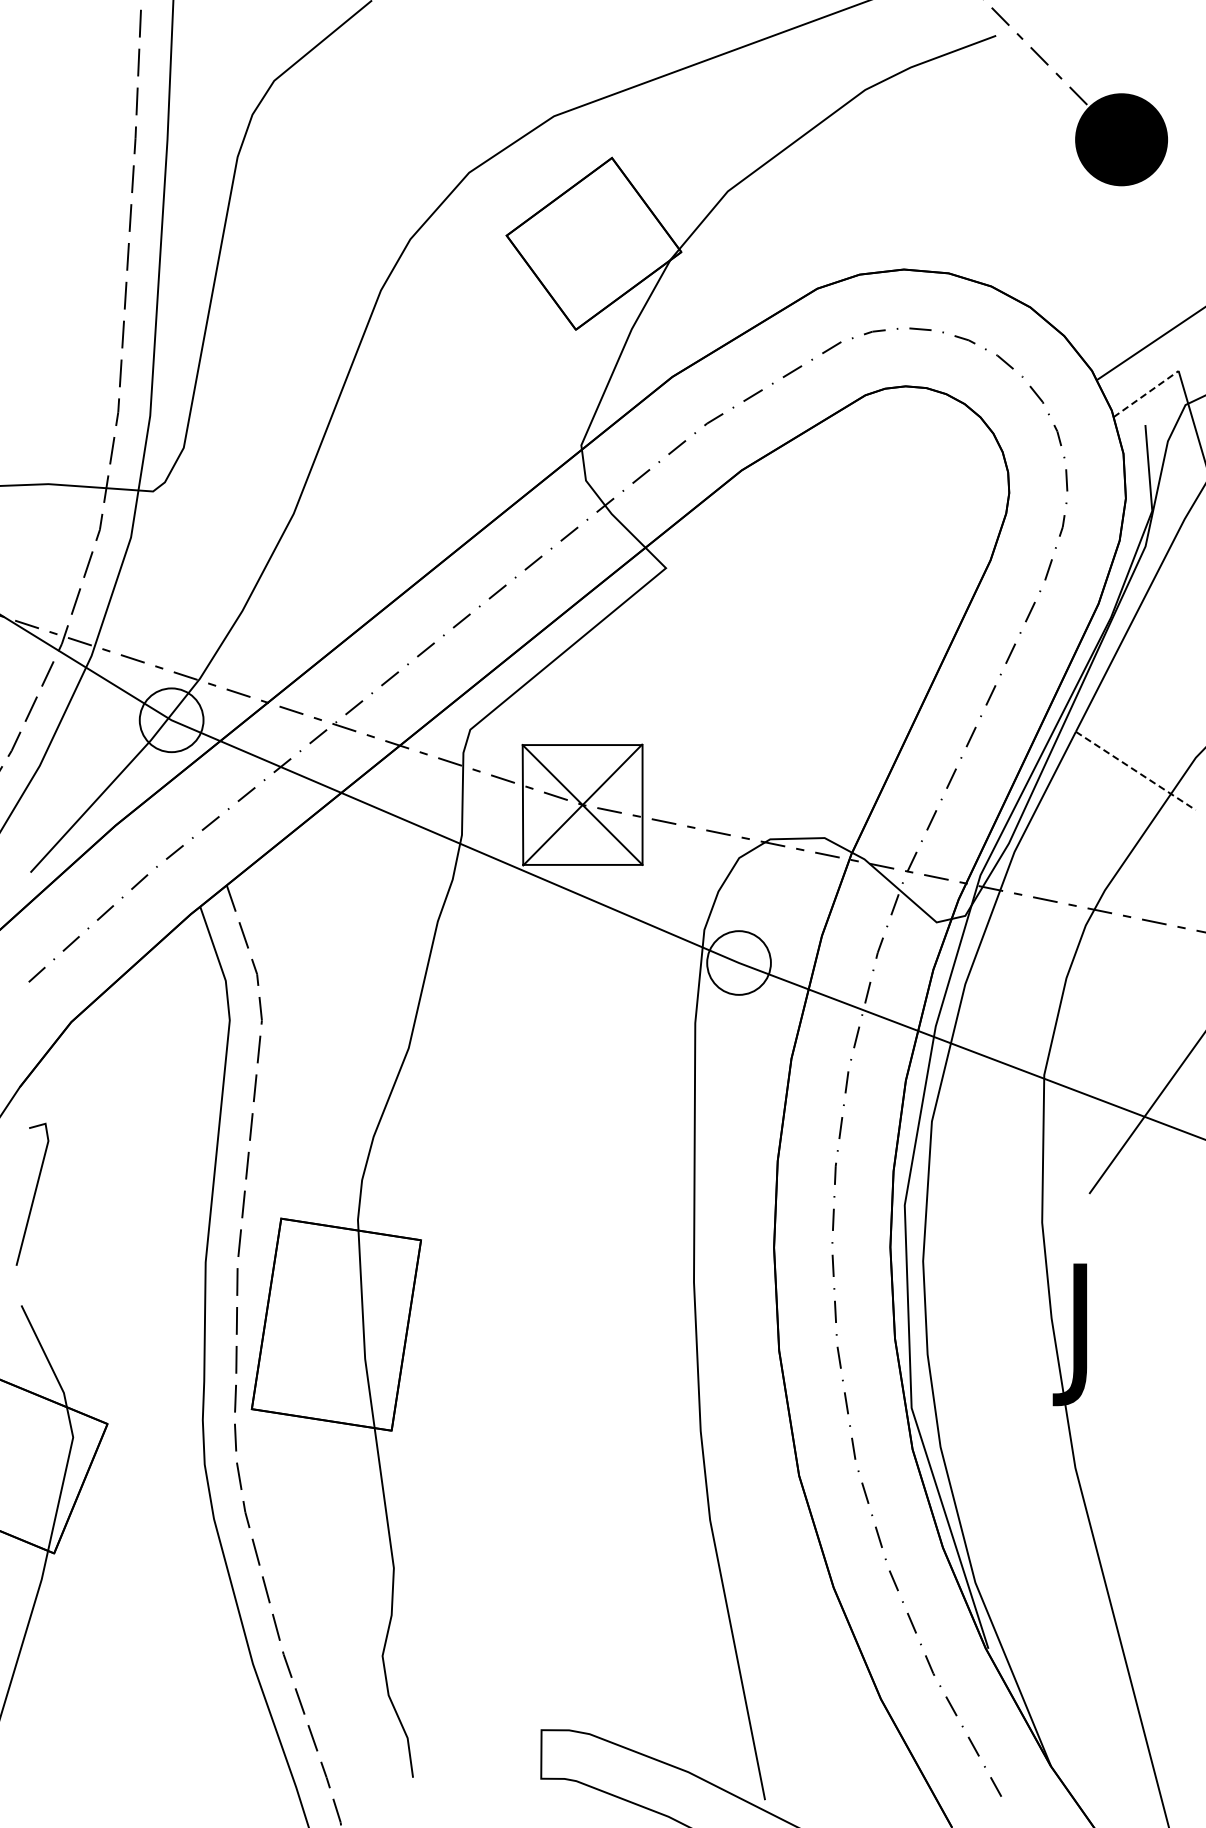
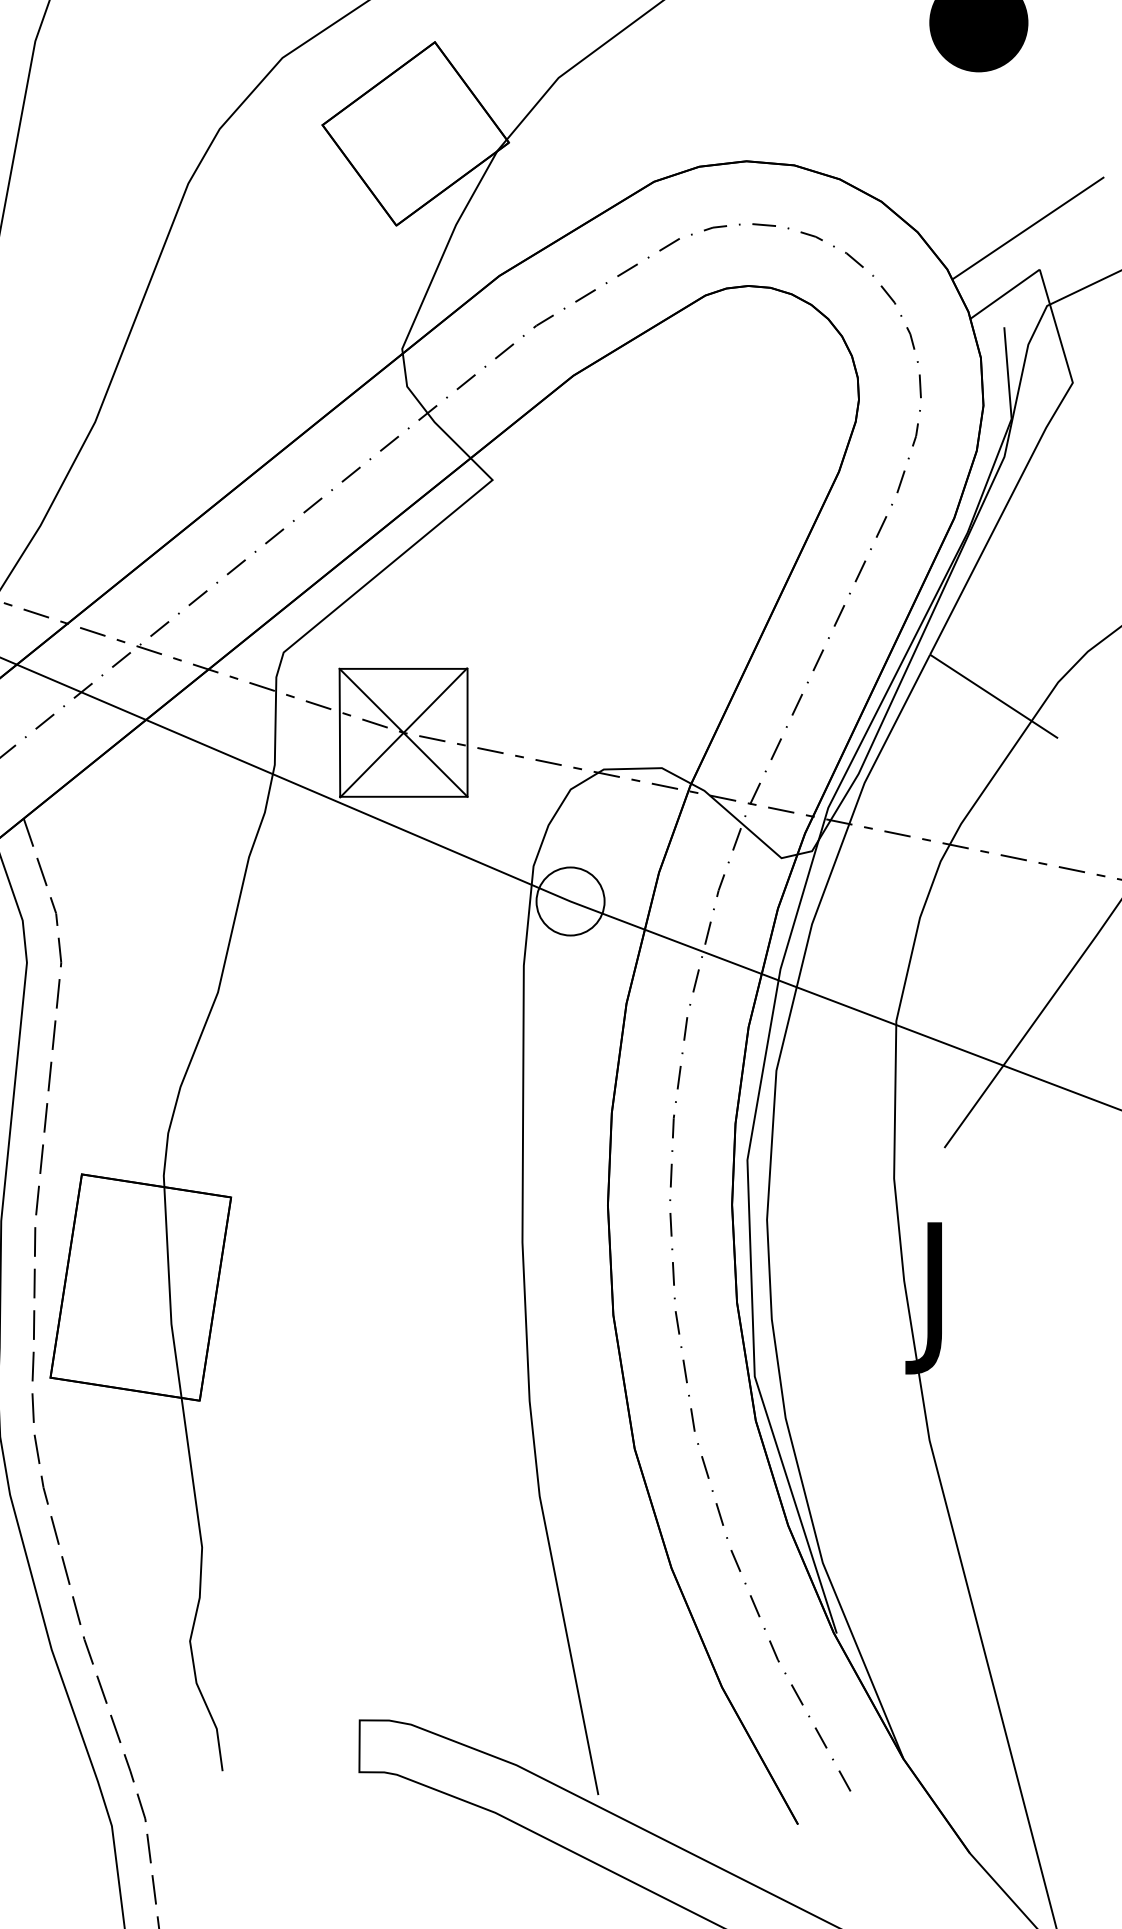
line: (1146, 394) -> (1005, 294), dashed -> solid
line: (1135, 770) -> (993, 696), dashed -> solid

